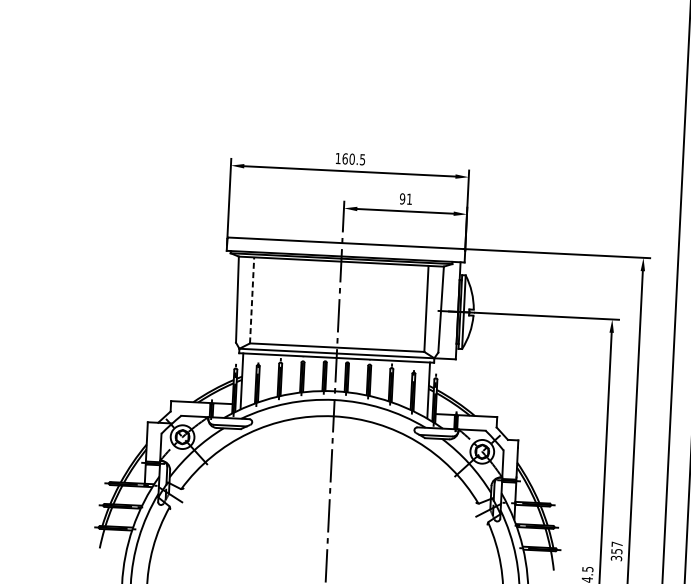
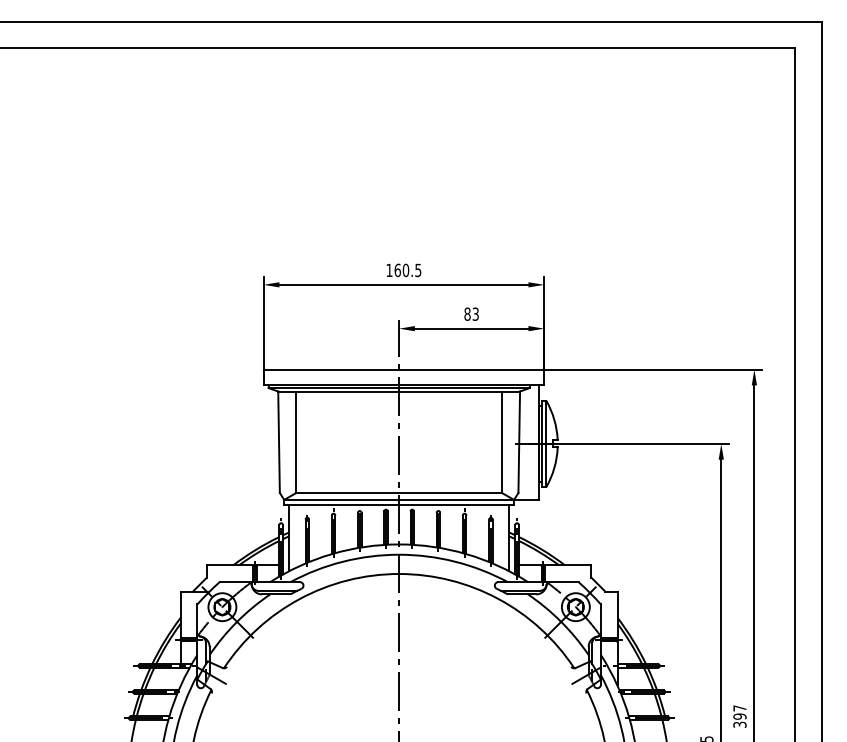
text: (405, 198) -> (471, 313), 91 -> 83
line: (252, 300) -> (296, 442), dashed -> solid
text: (616, 551) -> (739, 716), 357 -> 397

